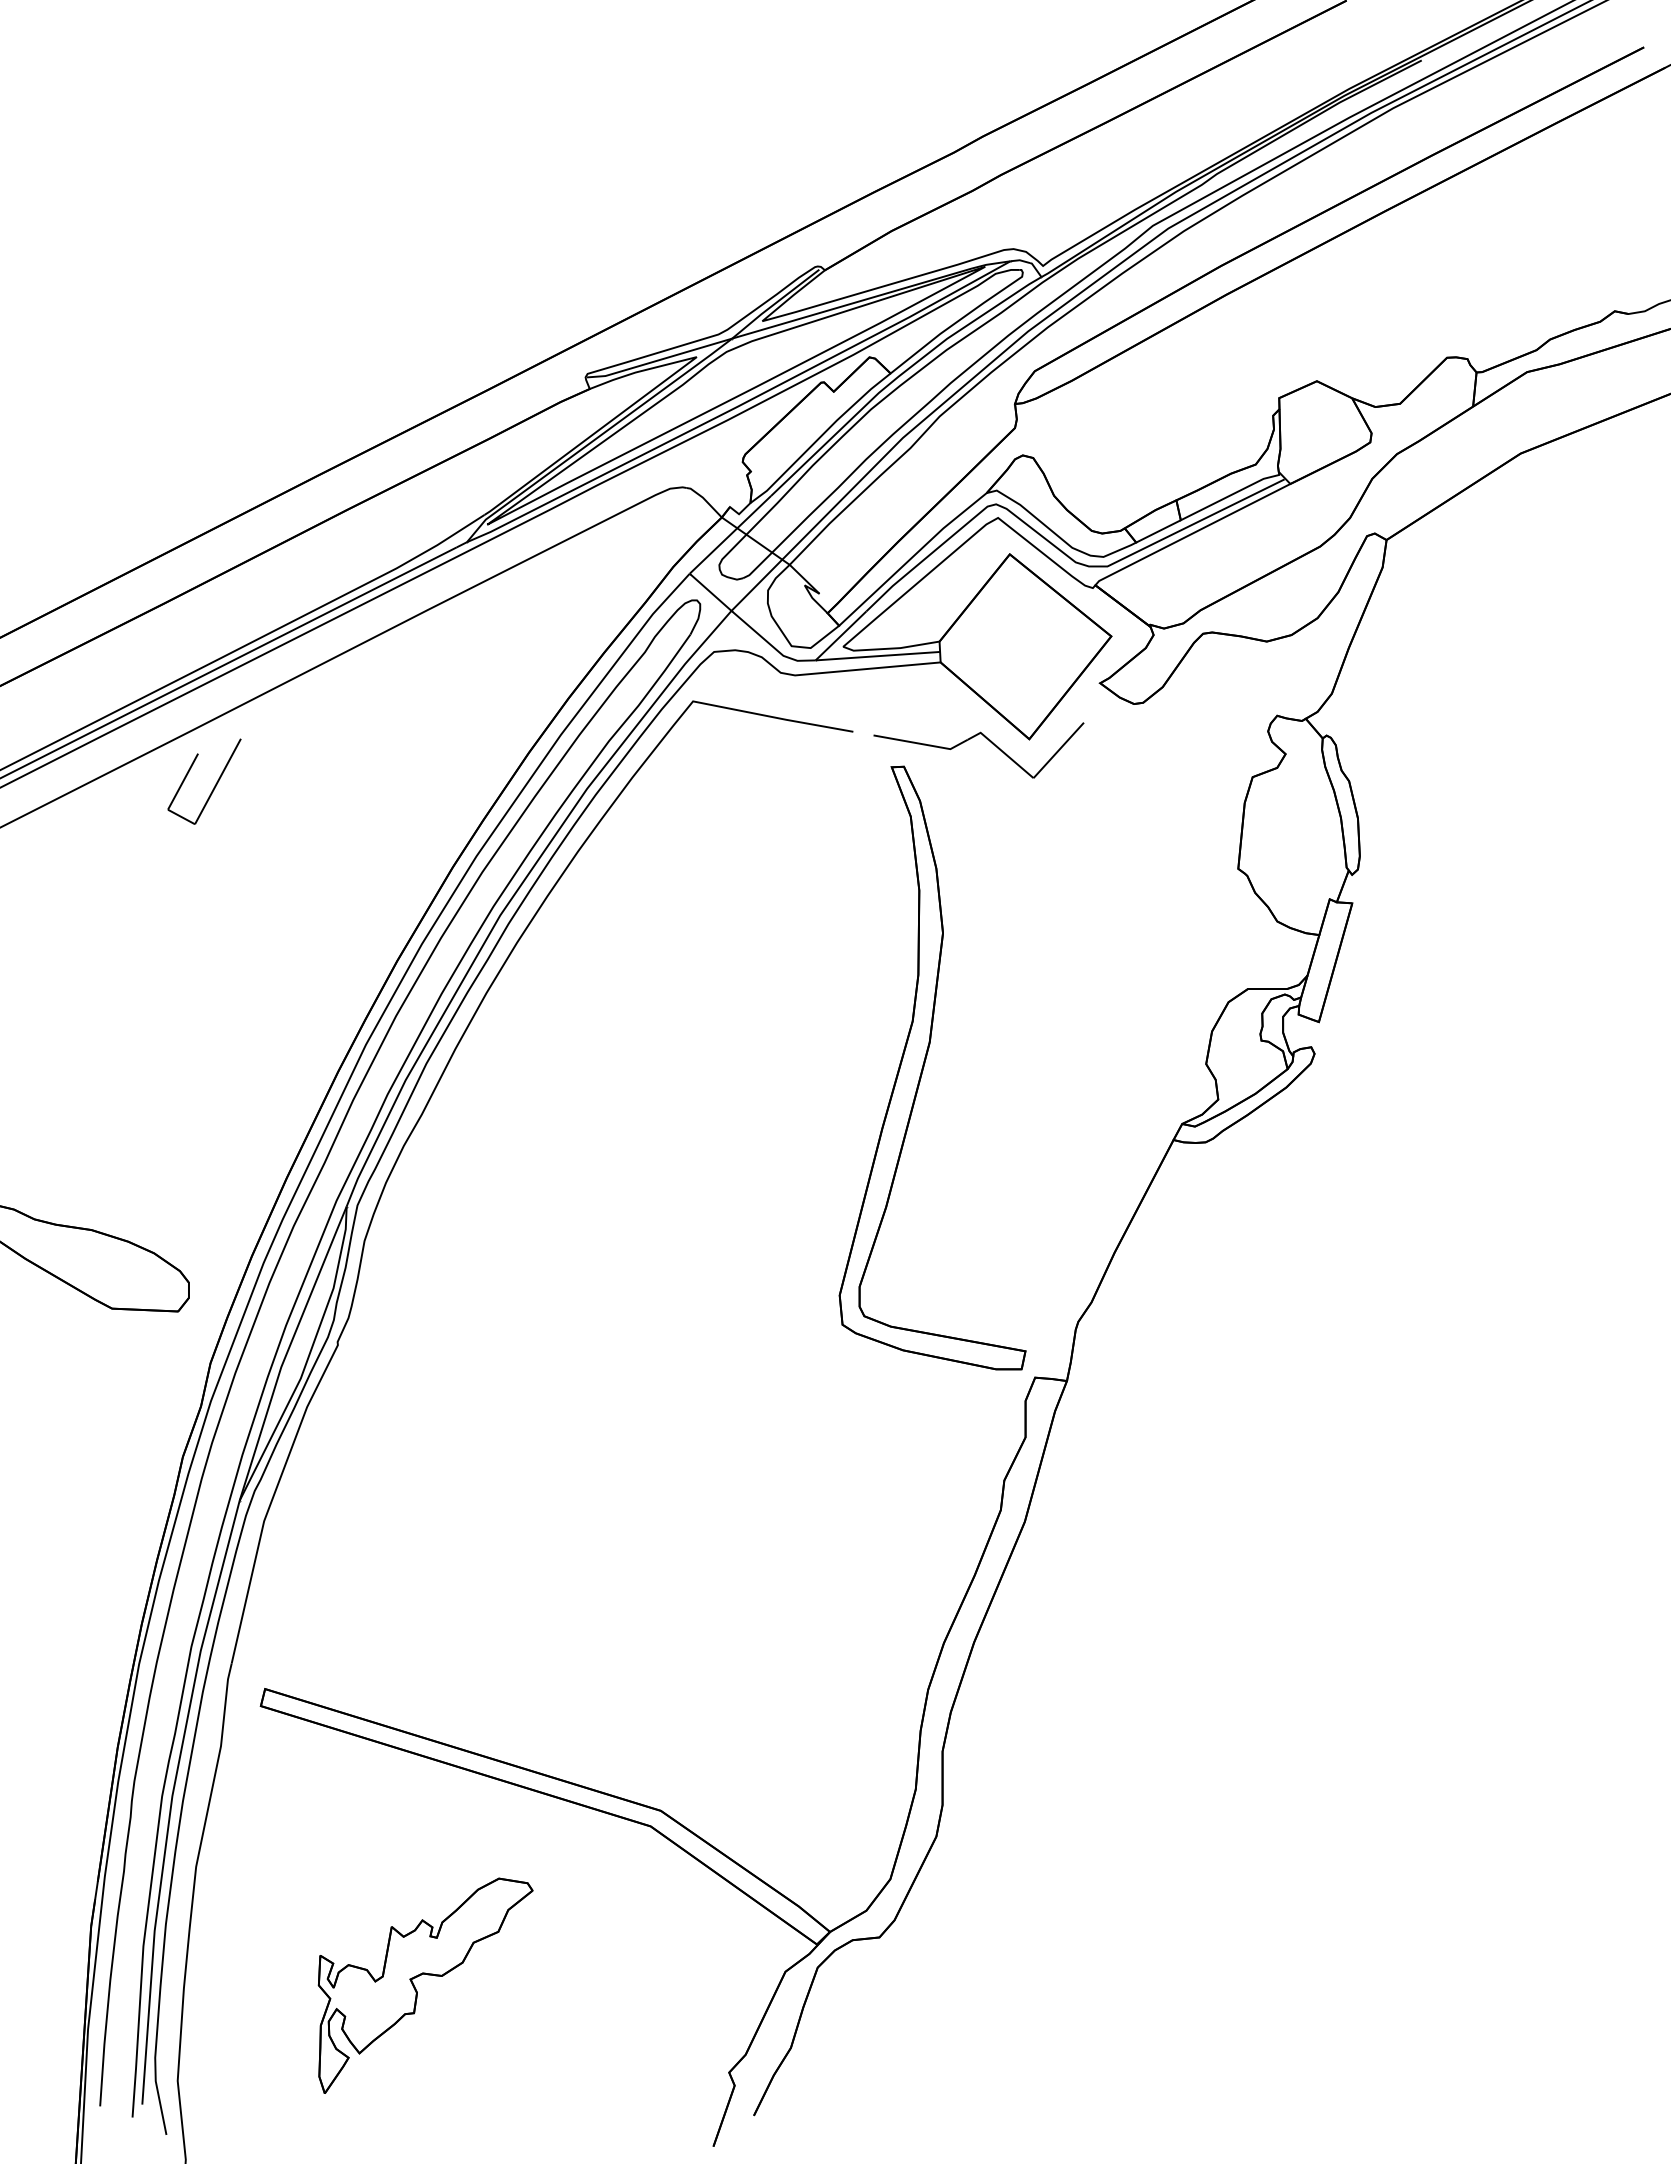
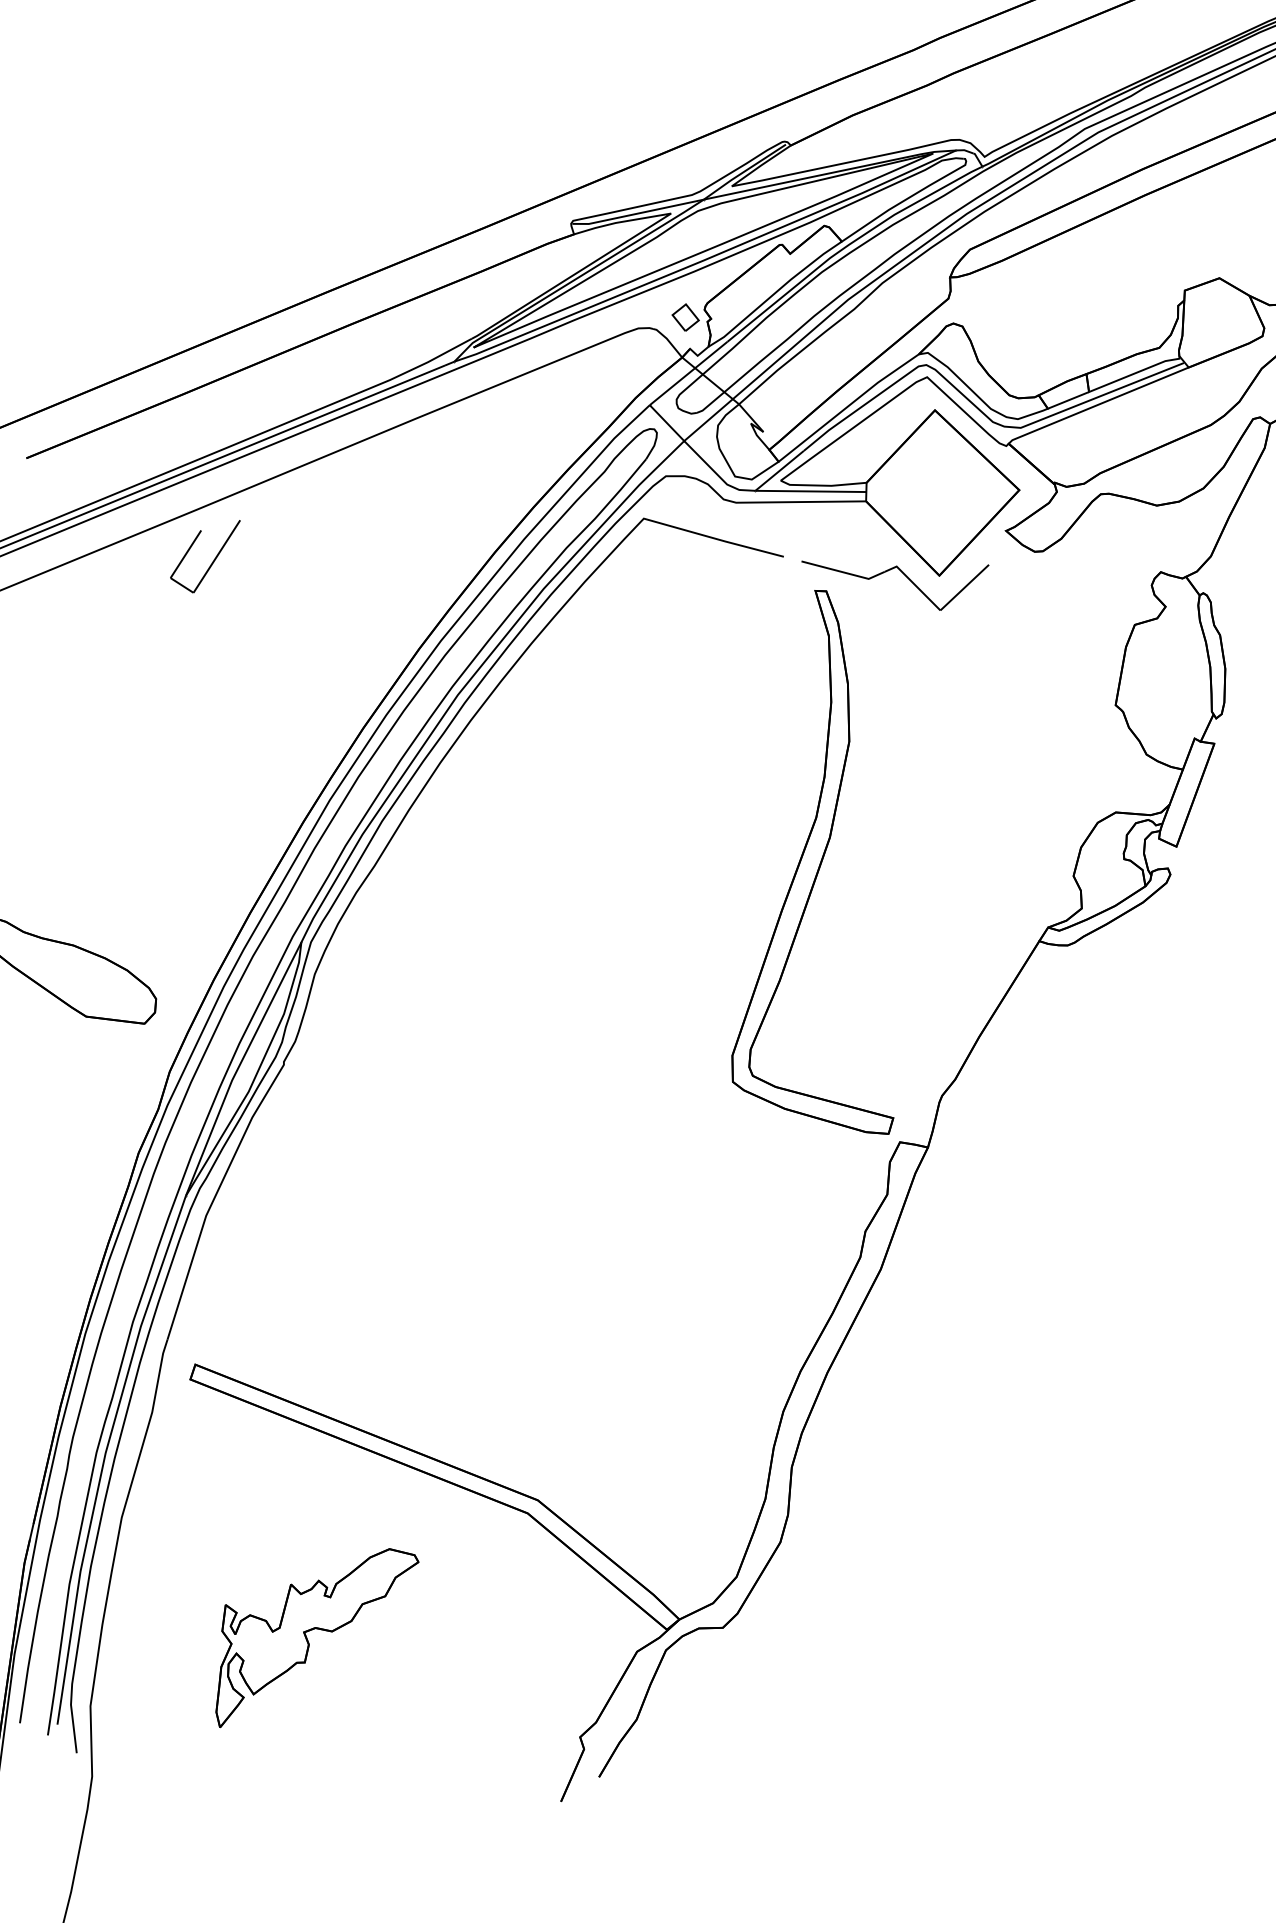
part: (722, 471) -> (685, 316), added

